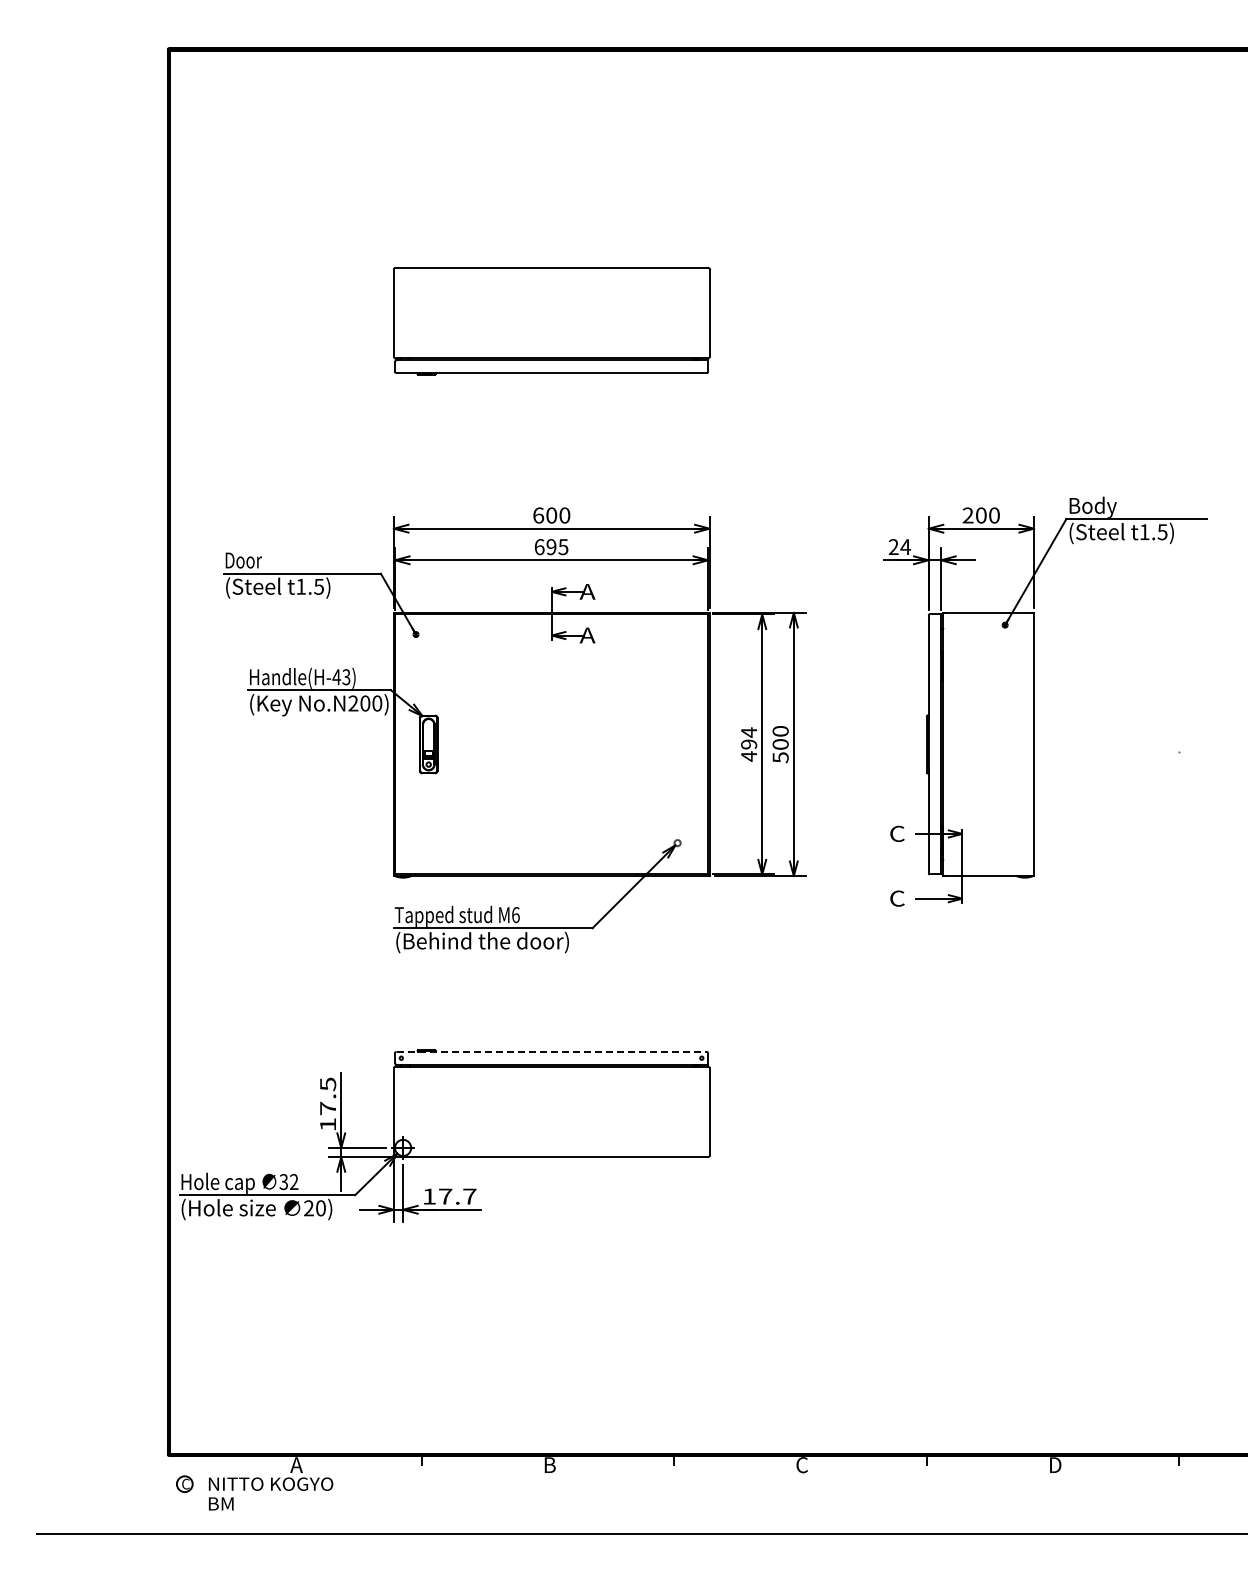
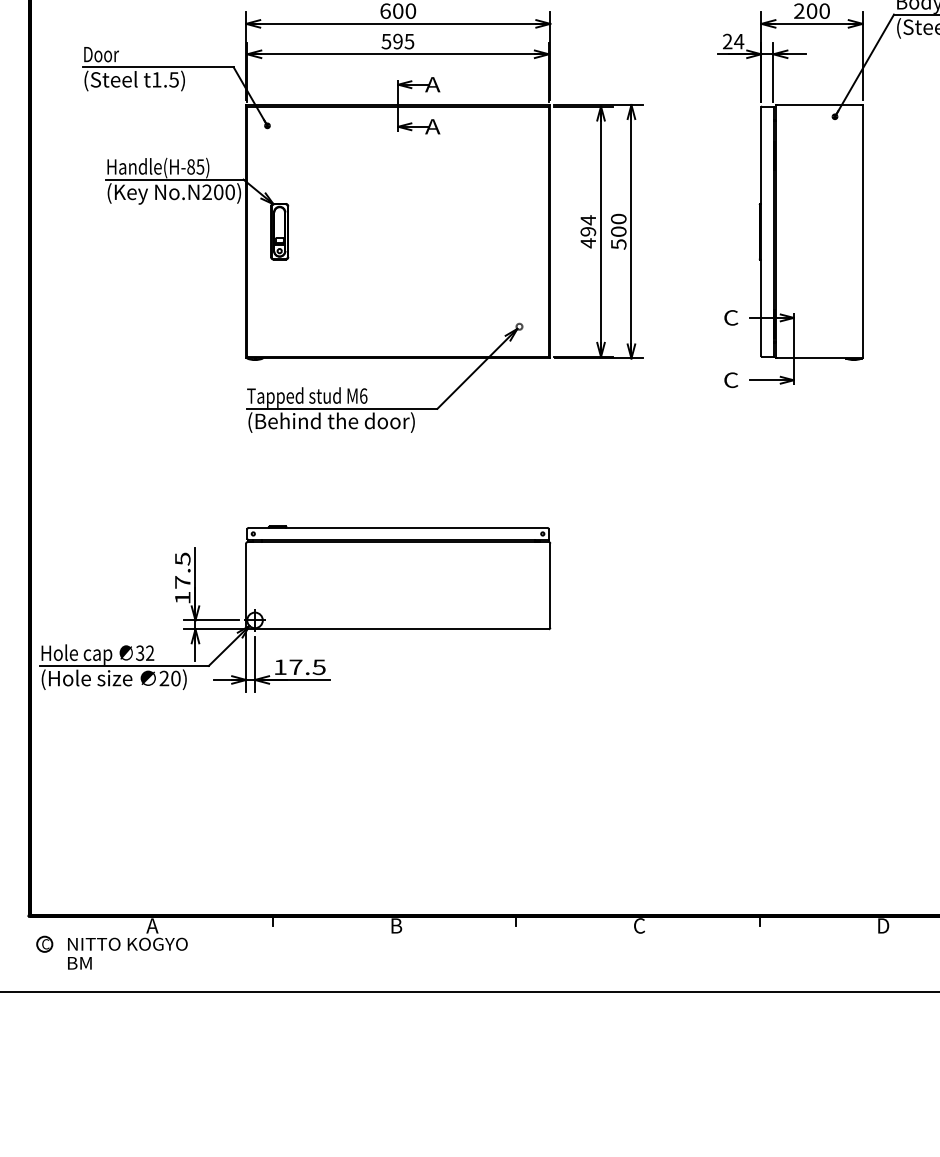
text: (539, 547) -> (386, 41), 695 -> 595
text: (341, 677) -> (195, 167), Handle(H-43) -> Handle(H-85)
line: (552, 1051) -> (398, 527), dashed -> solid
text: (469, 1196) -> (319, 667), 17.7 -> 17.5

